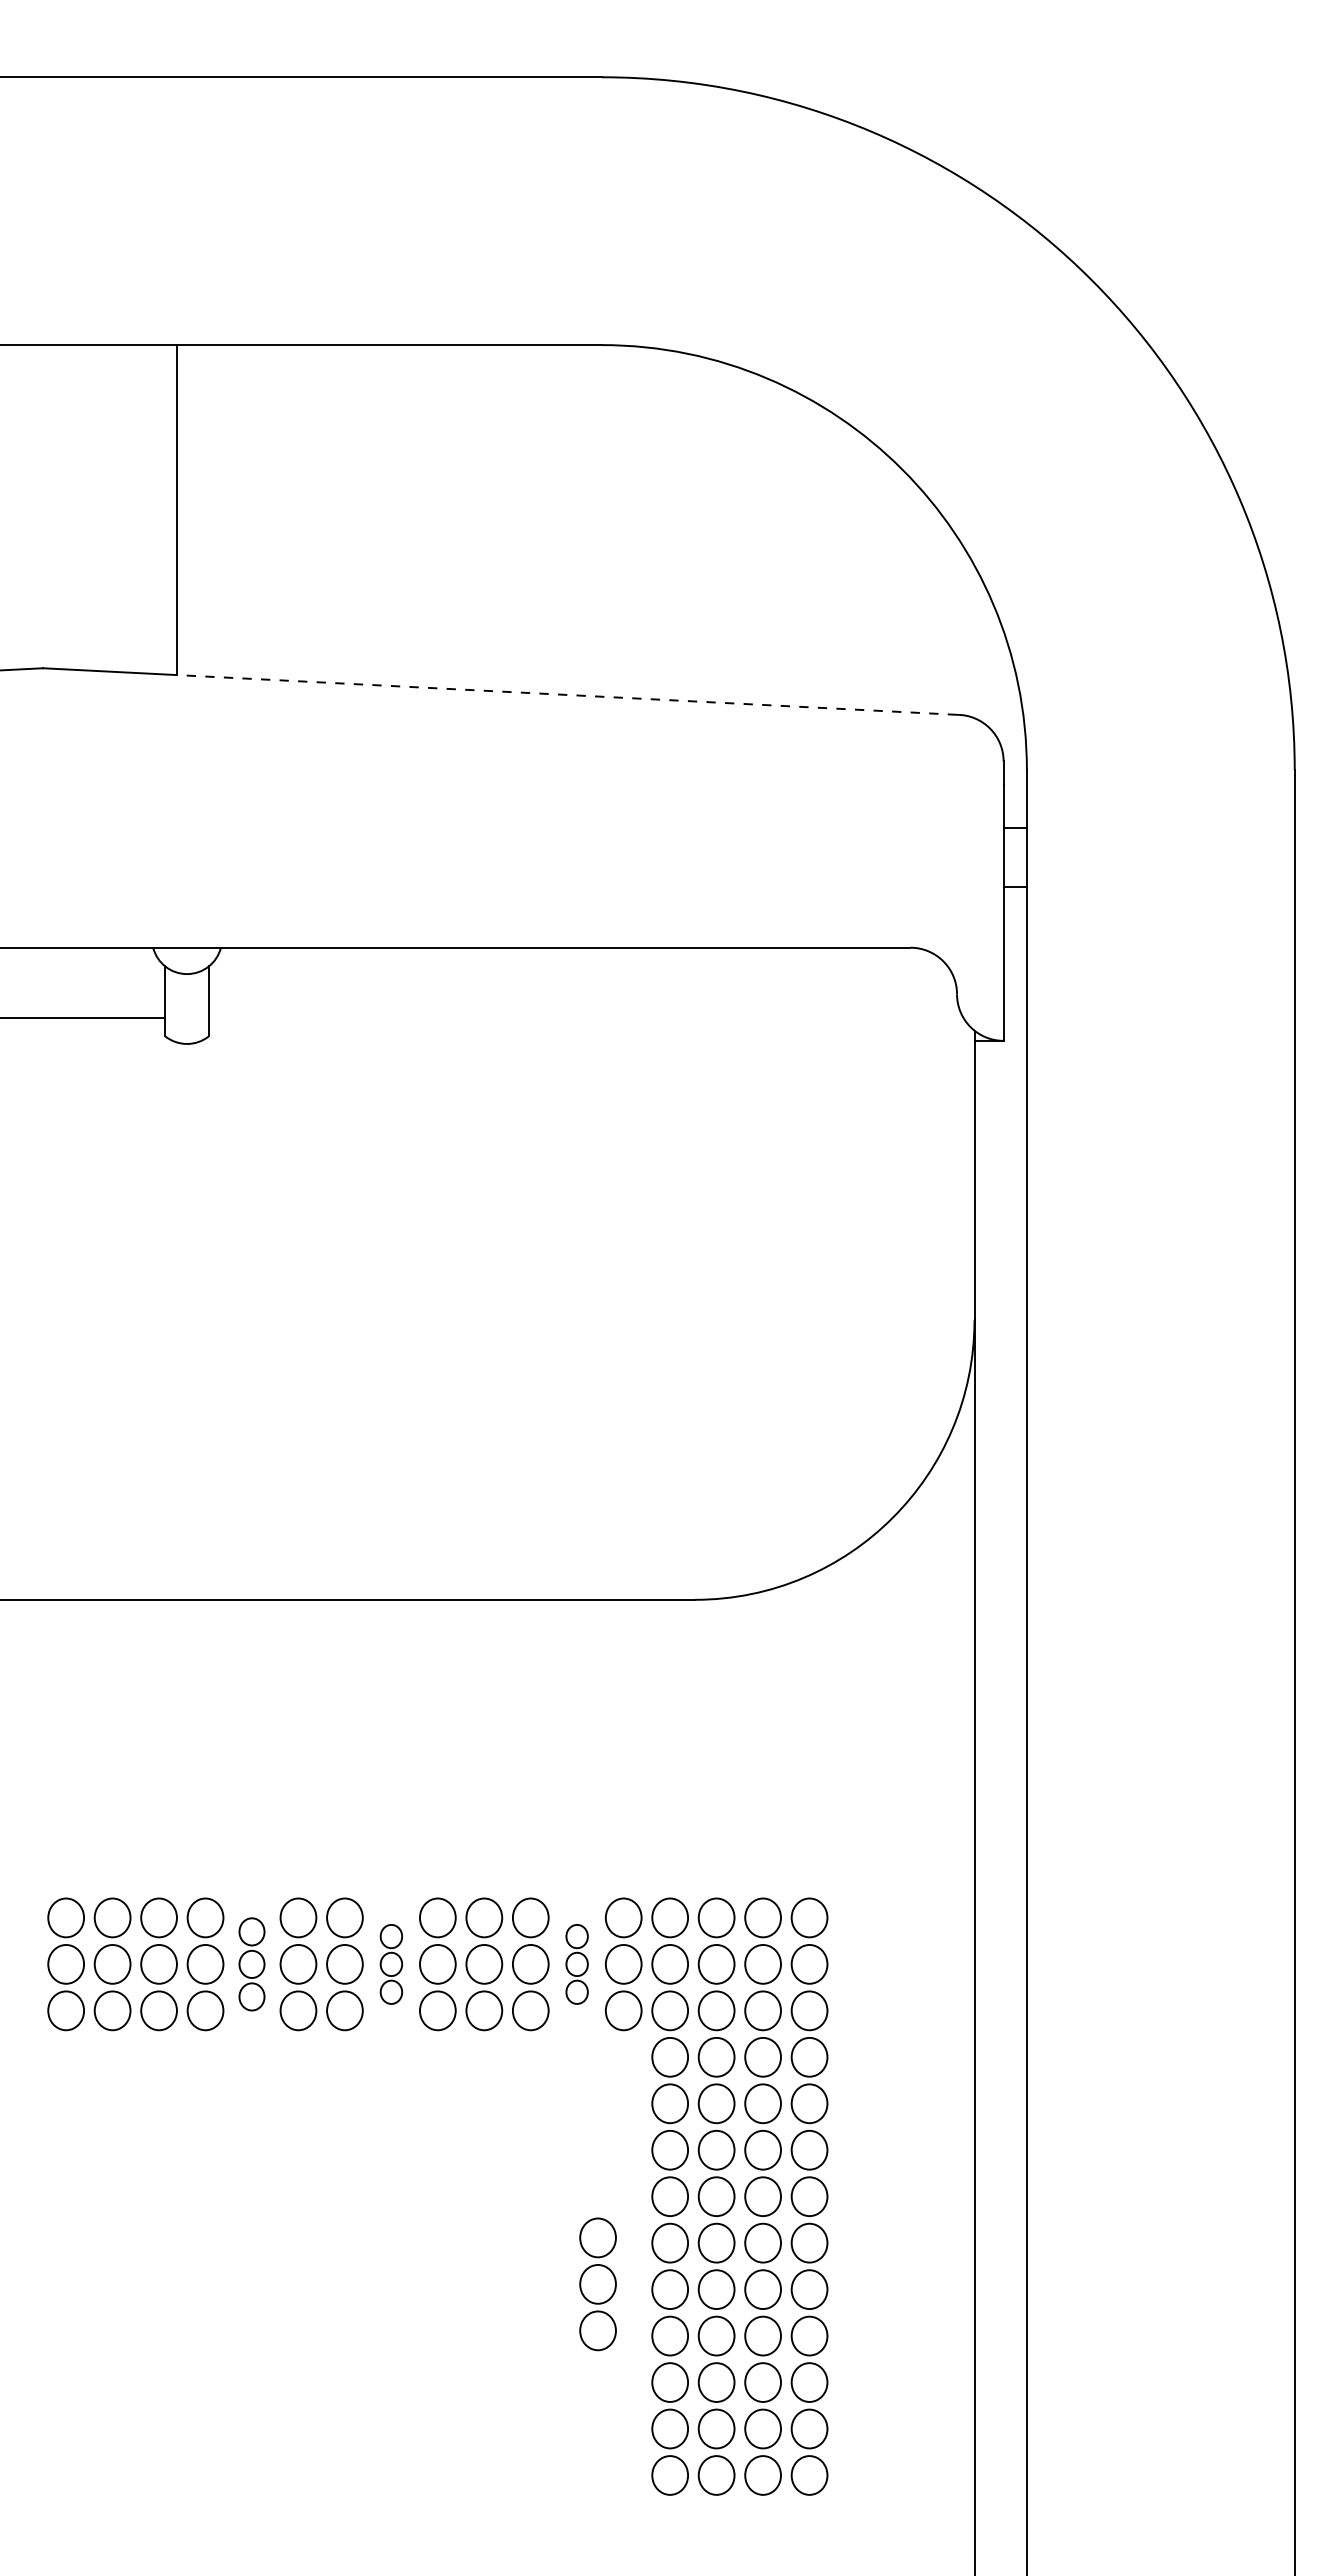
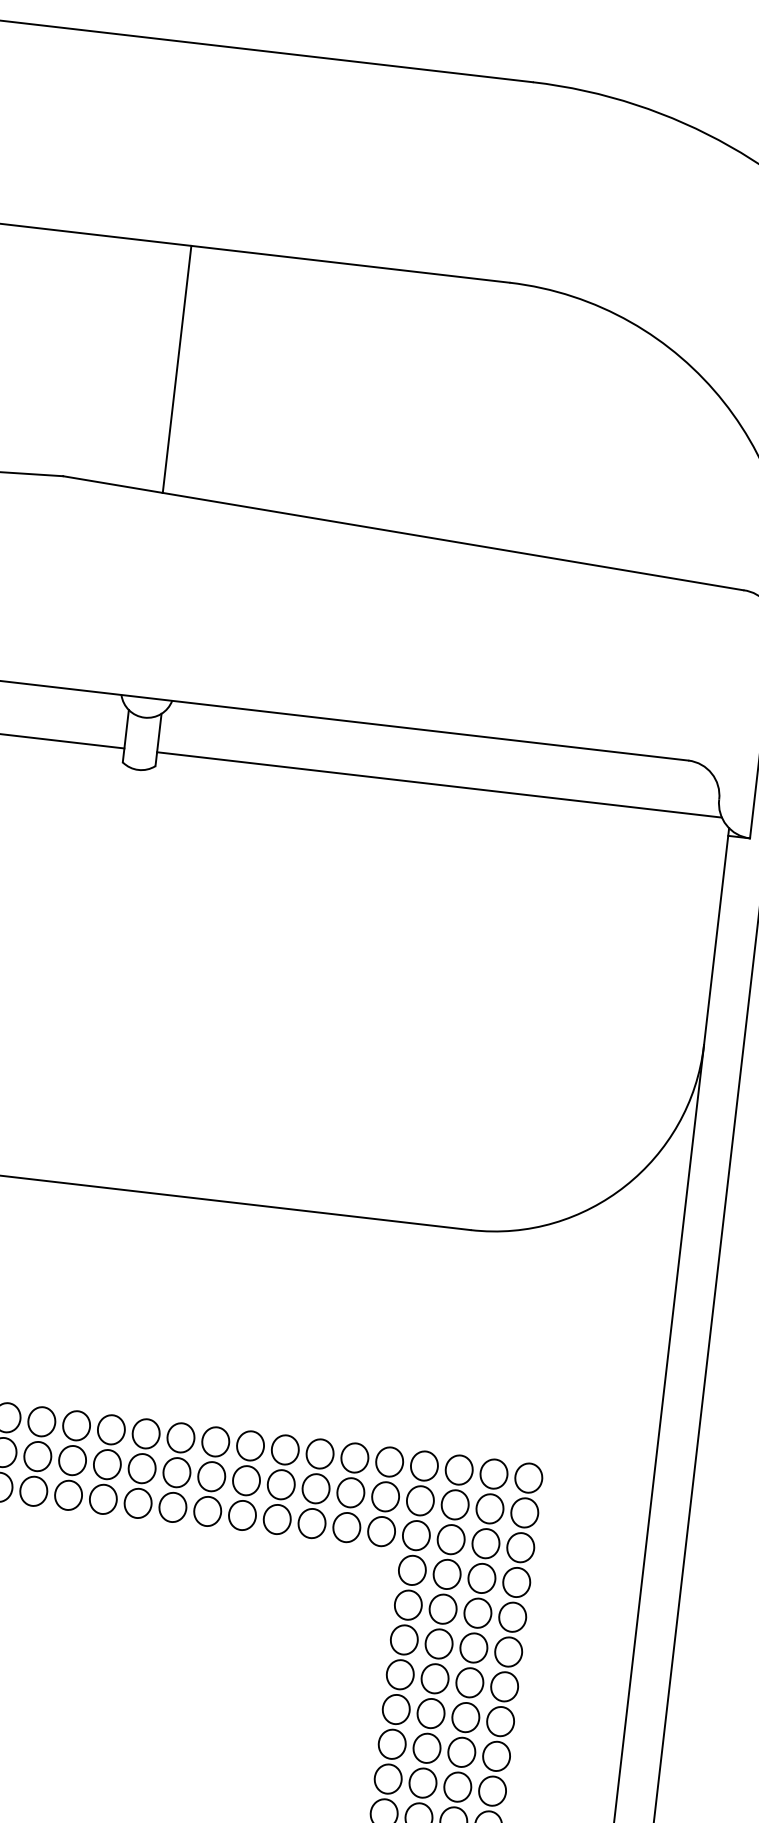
line: (566, 694) -> (452, 541), dashed -> solid
line: (585, 1017) -> (439, 784), added
part: (251, 1964) -> (106, 1464), size x1.43
part: (391, 1964) -> (211, 1476), size x1.67
part: (576, 1964) -> (350, 1492), size x1.67
part: (597, 2284) -> (338, 1734), removed

